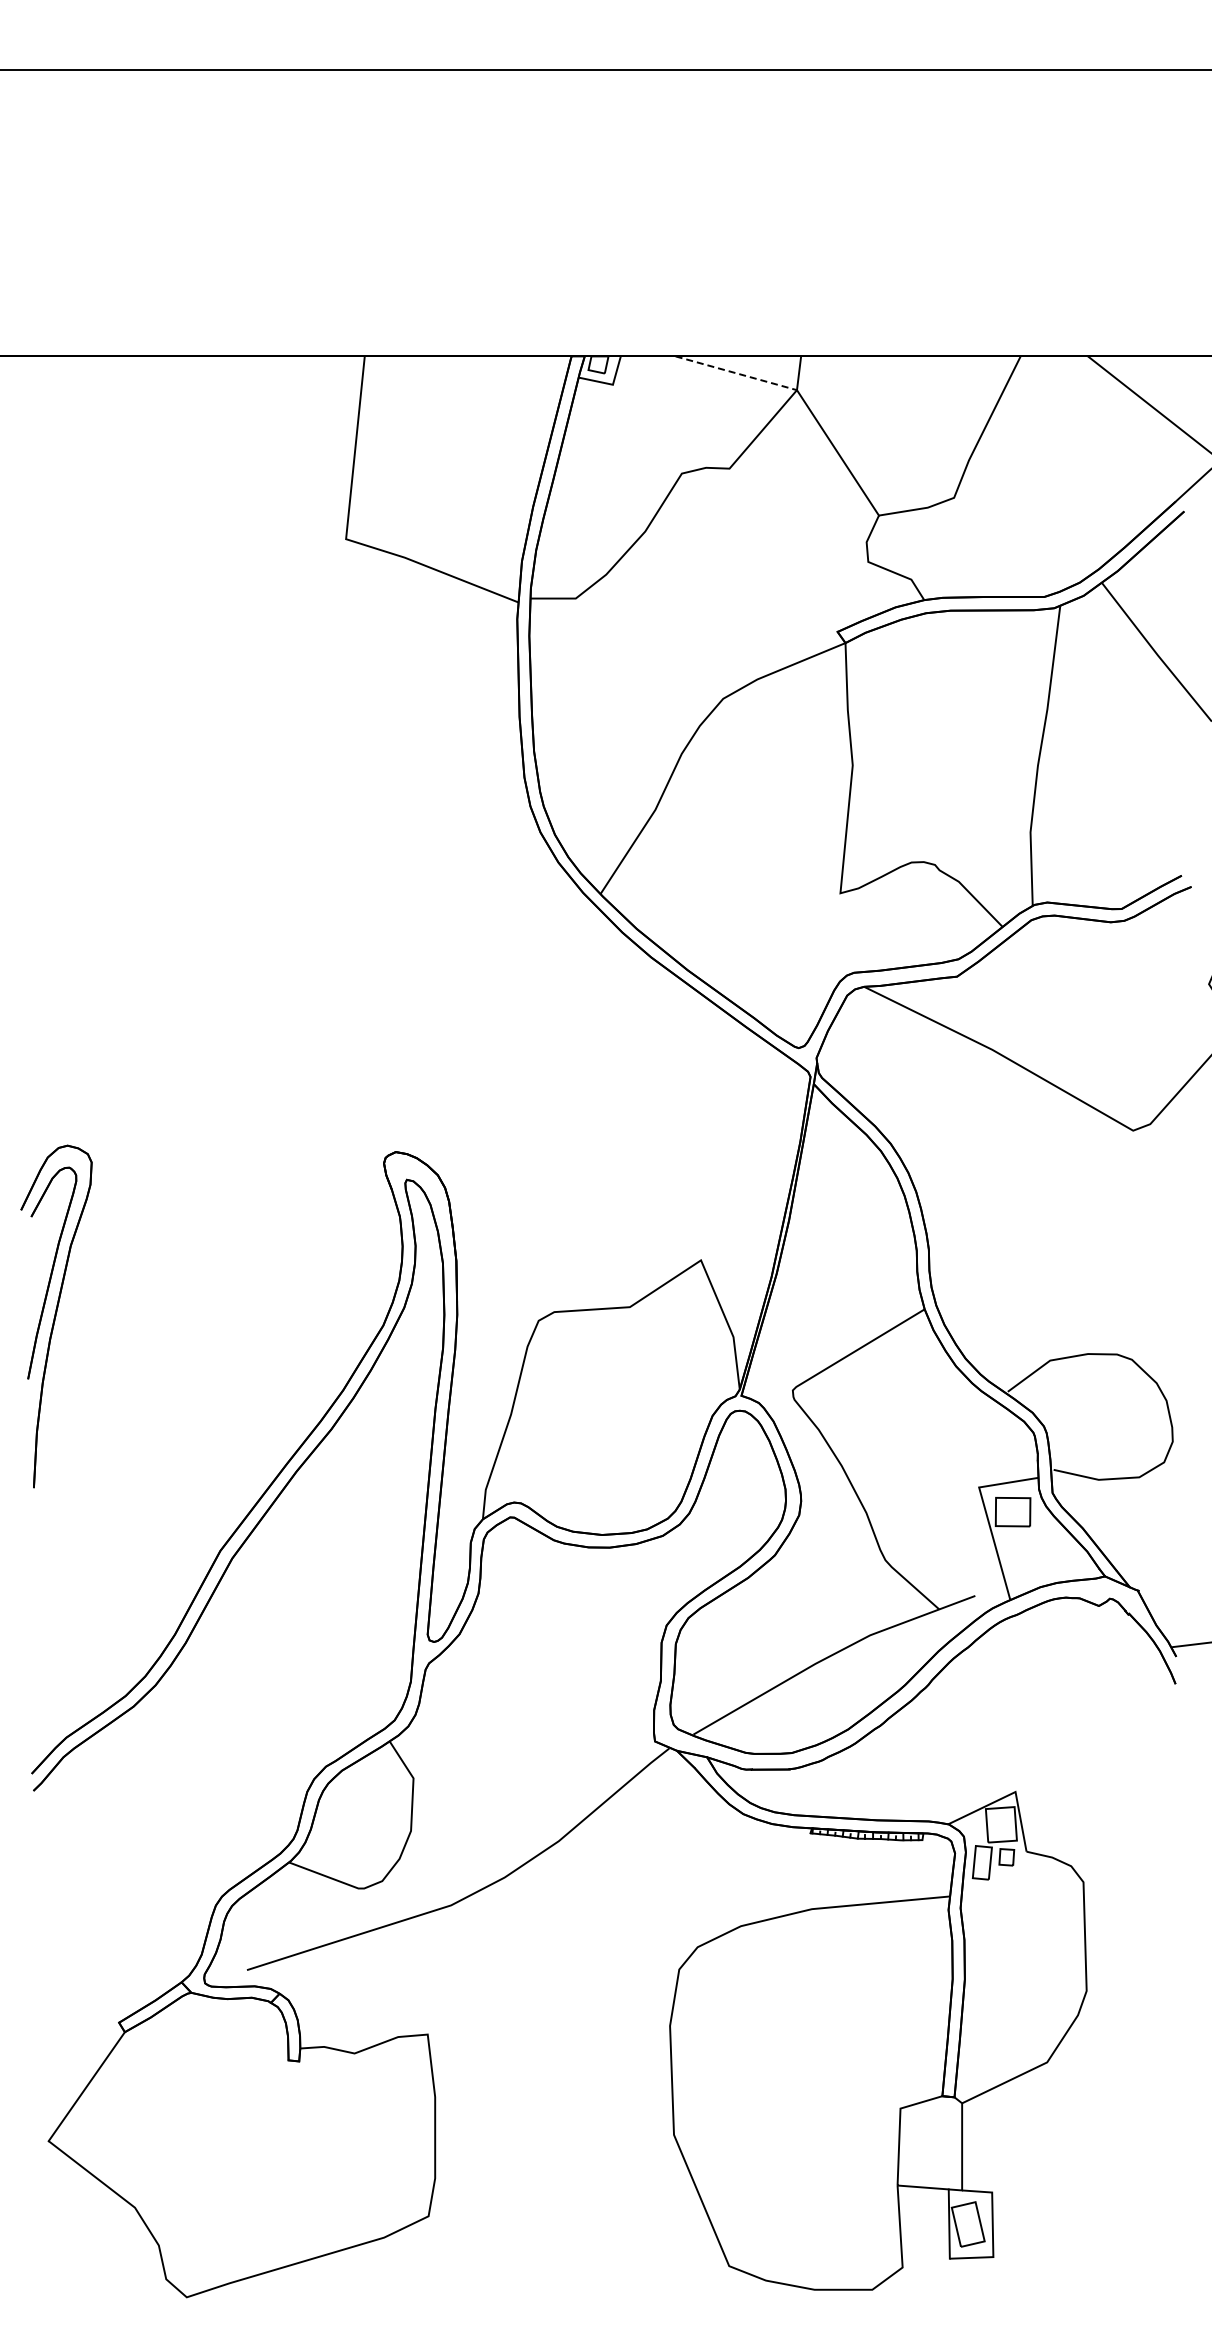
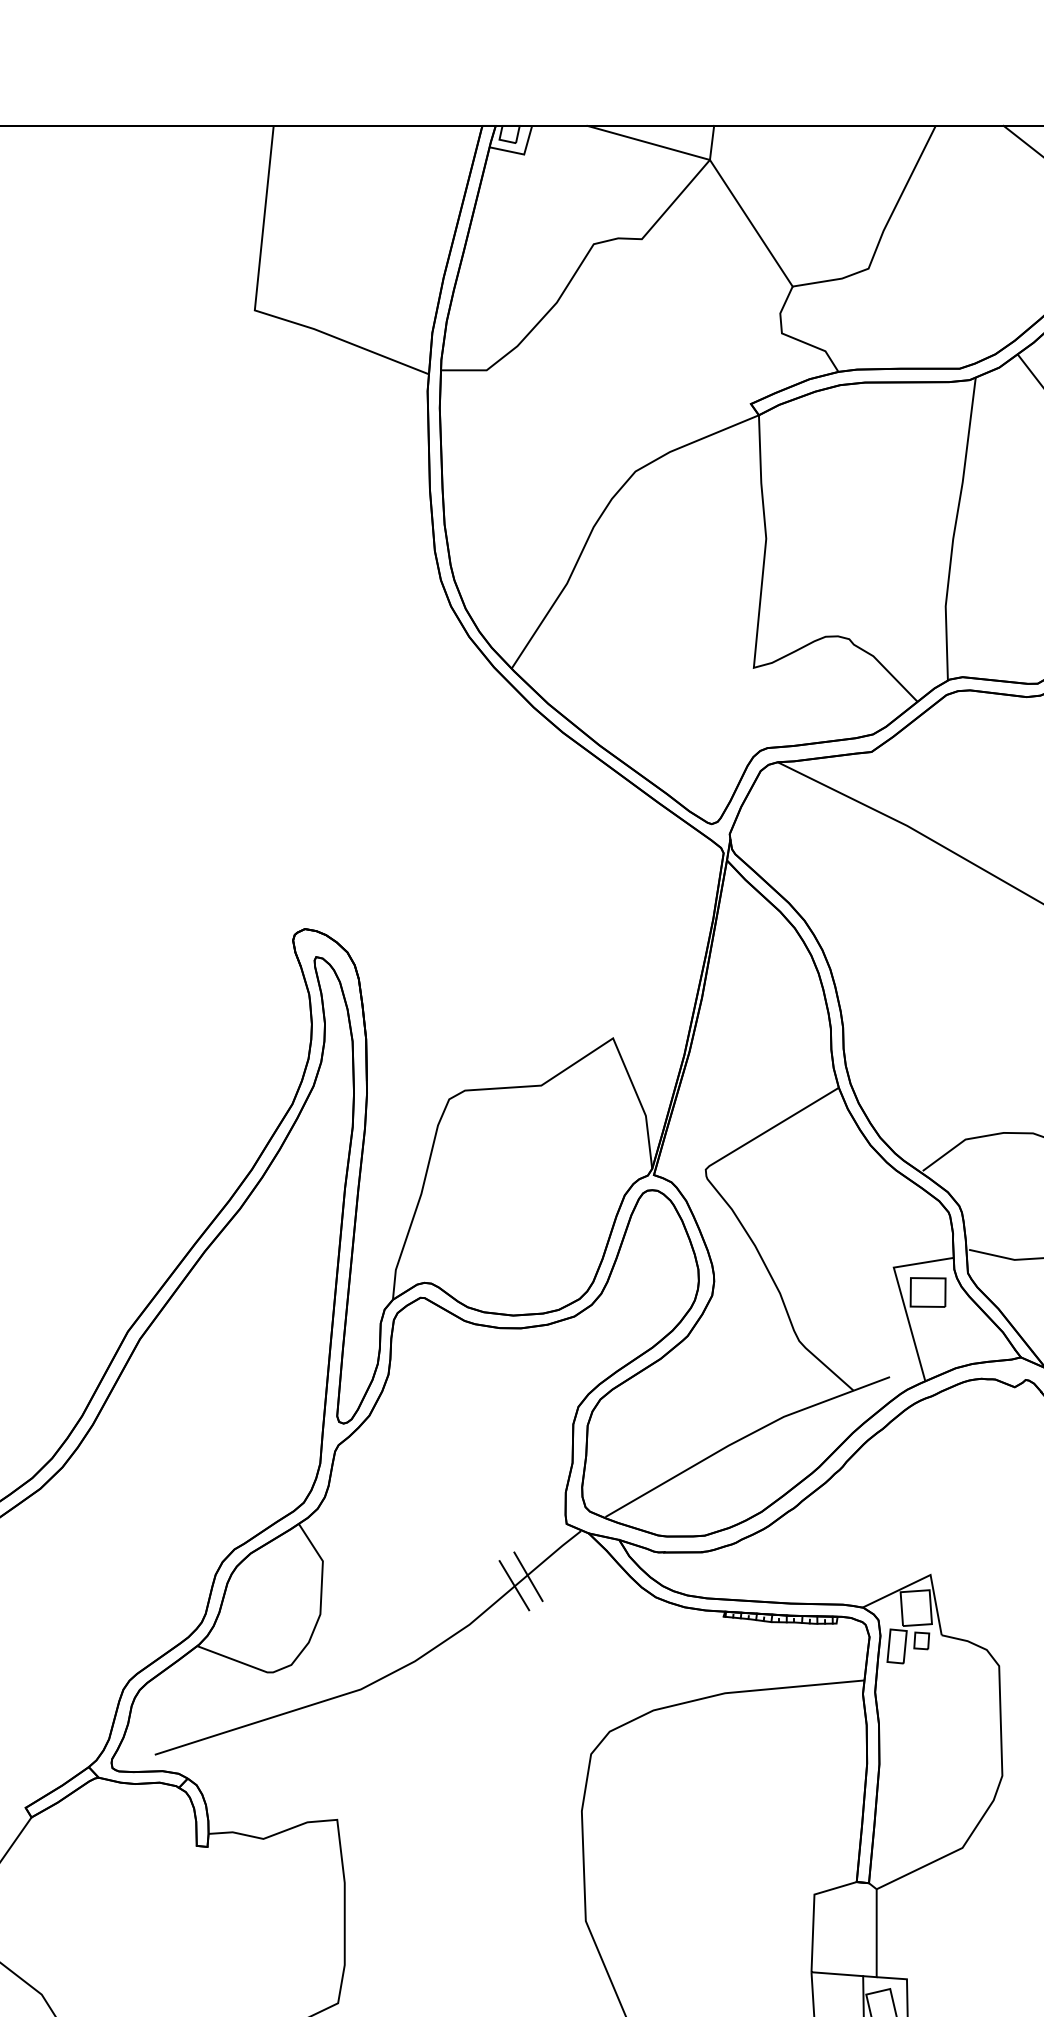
line: (736, 373) -> (648, 143), dashed -> solid
line: (617, 1793) -> (528, 1576), added
line: (602, 1802) -> (513, 1585), added

